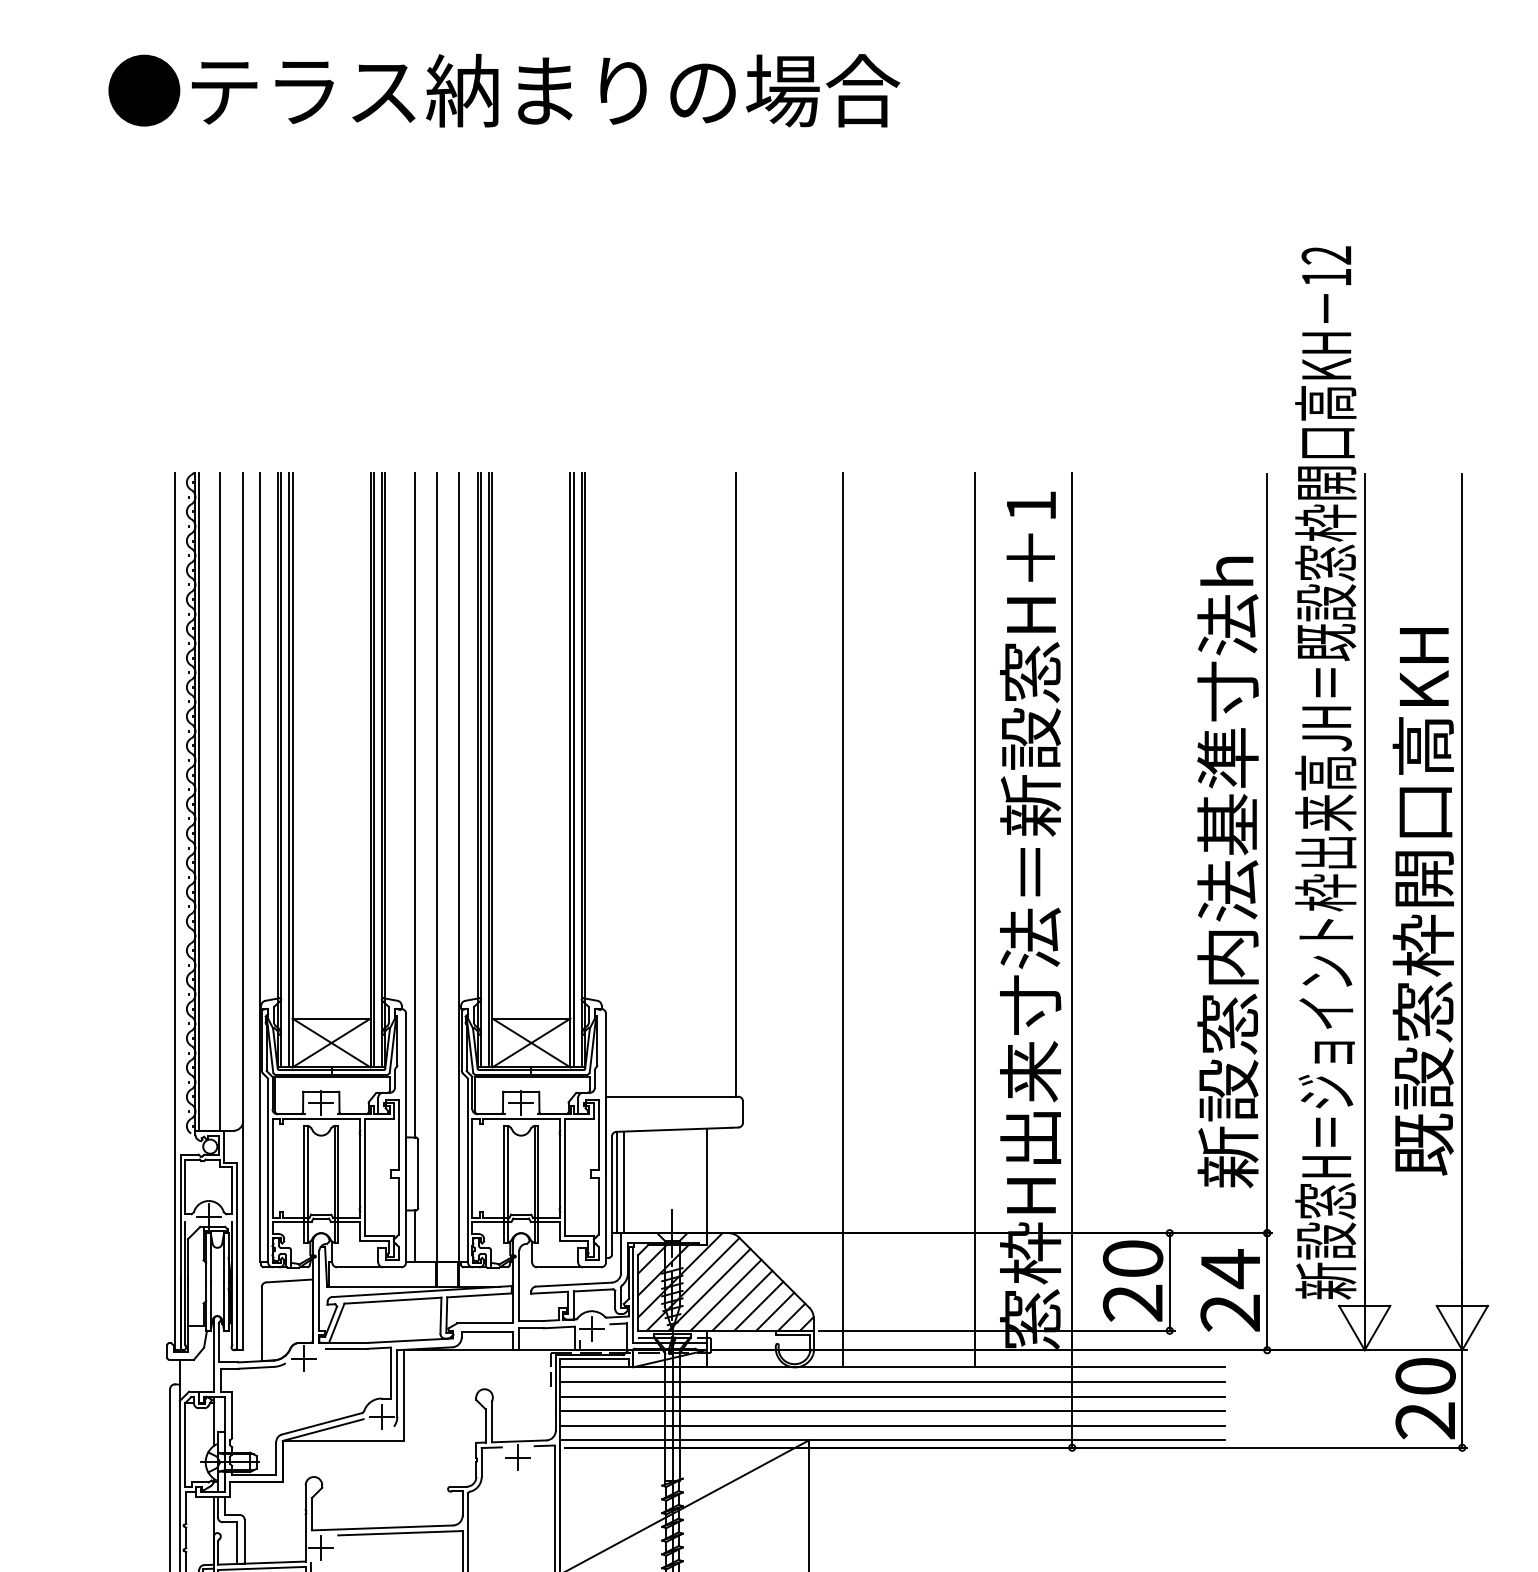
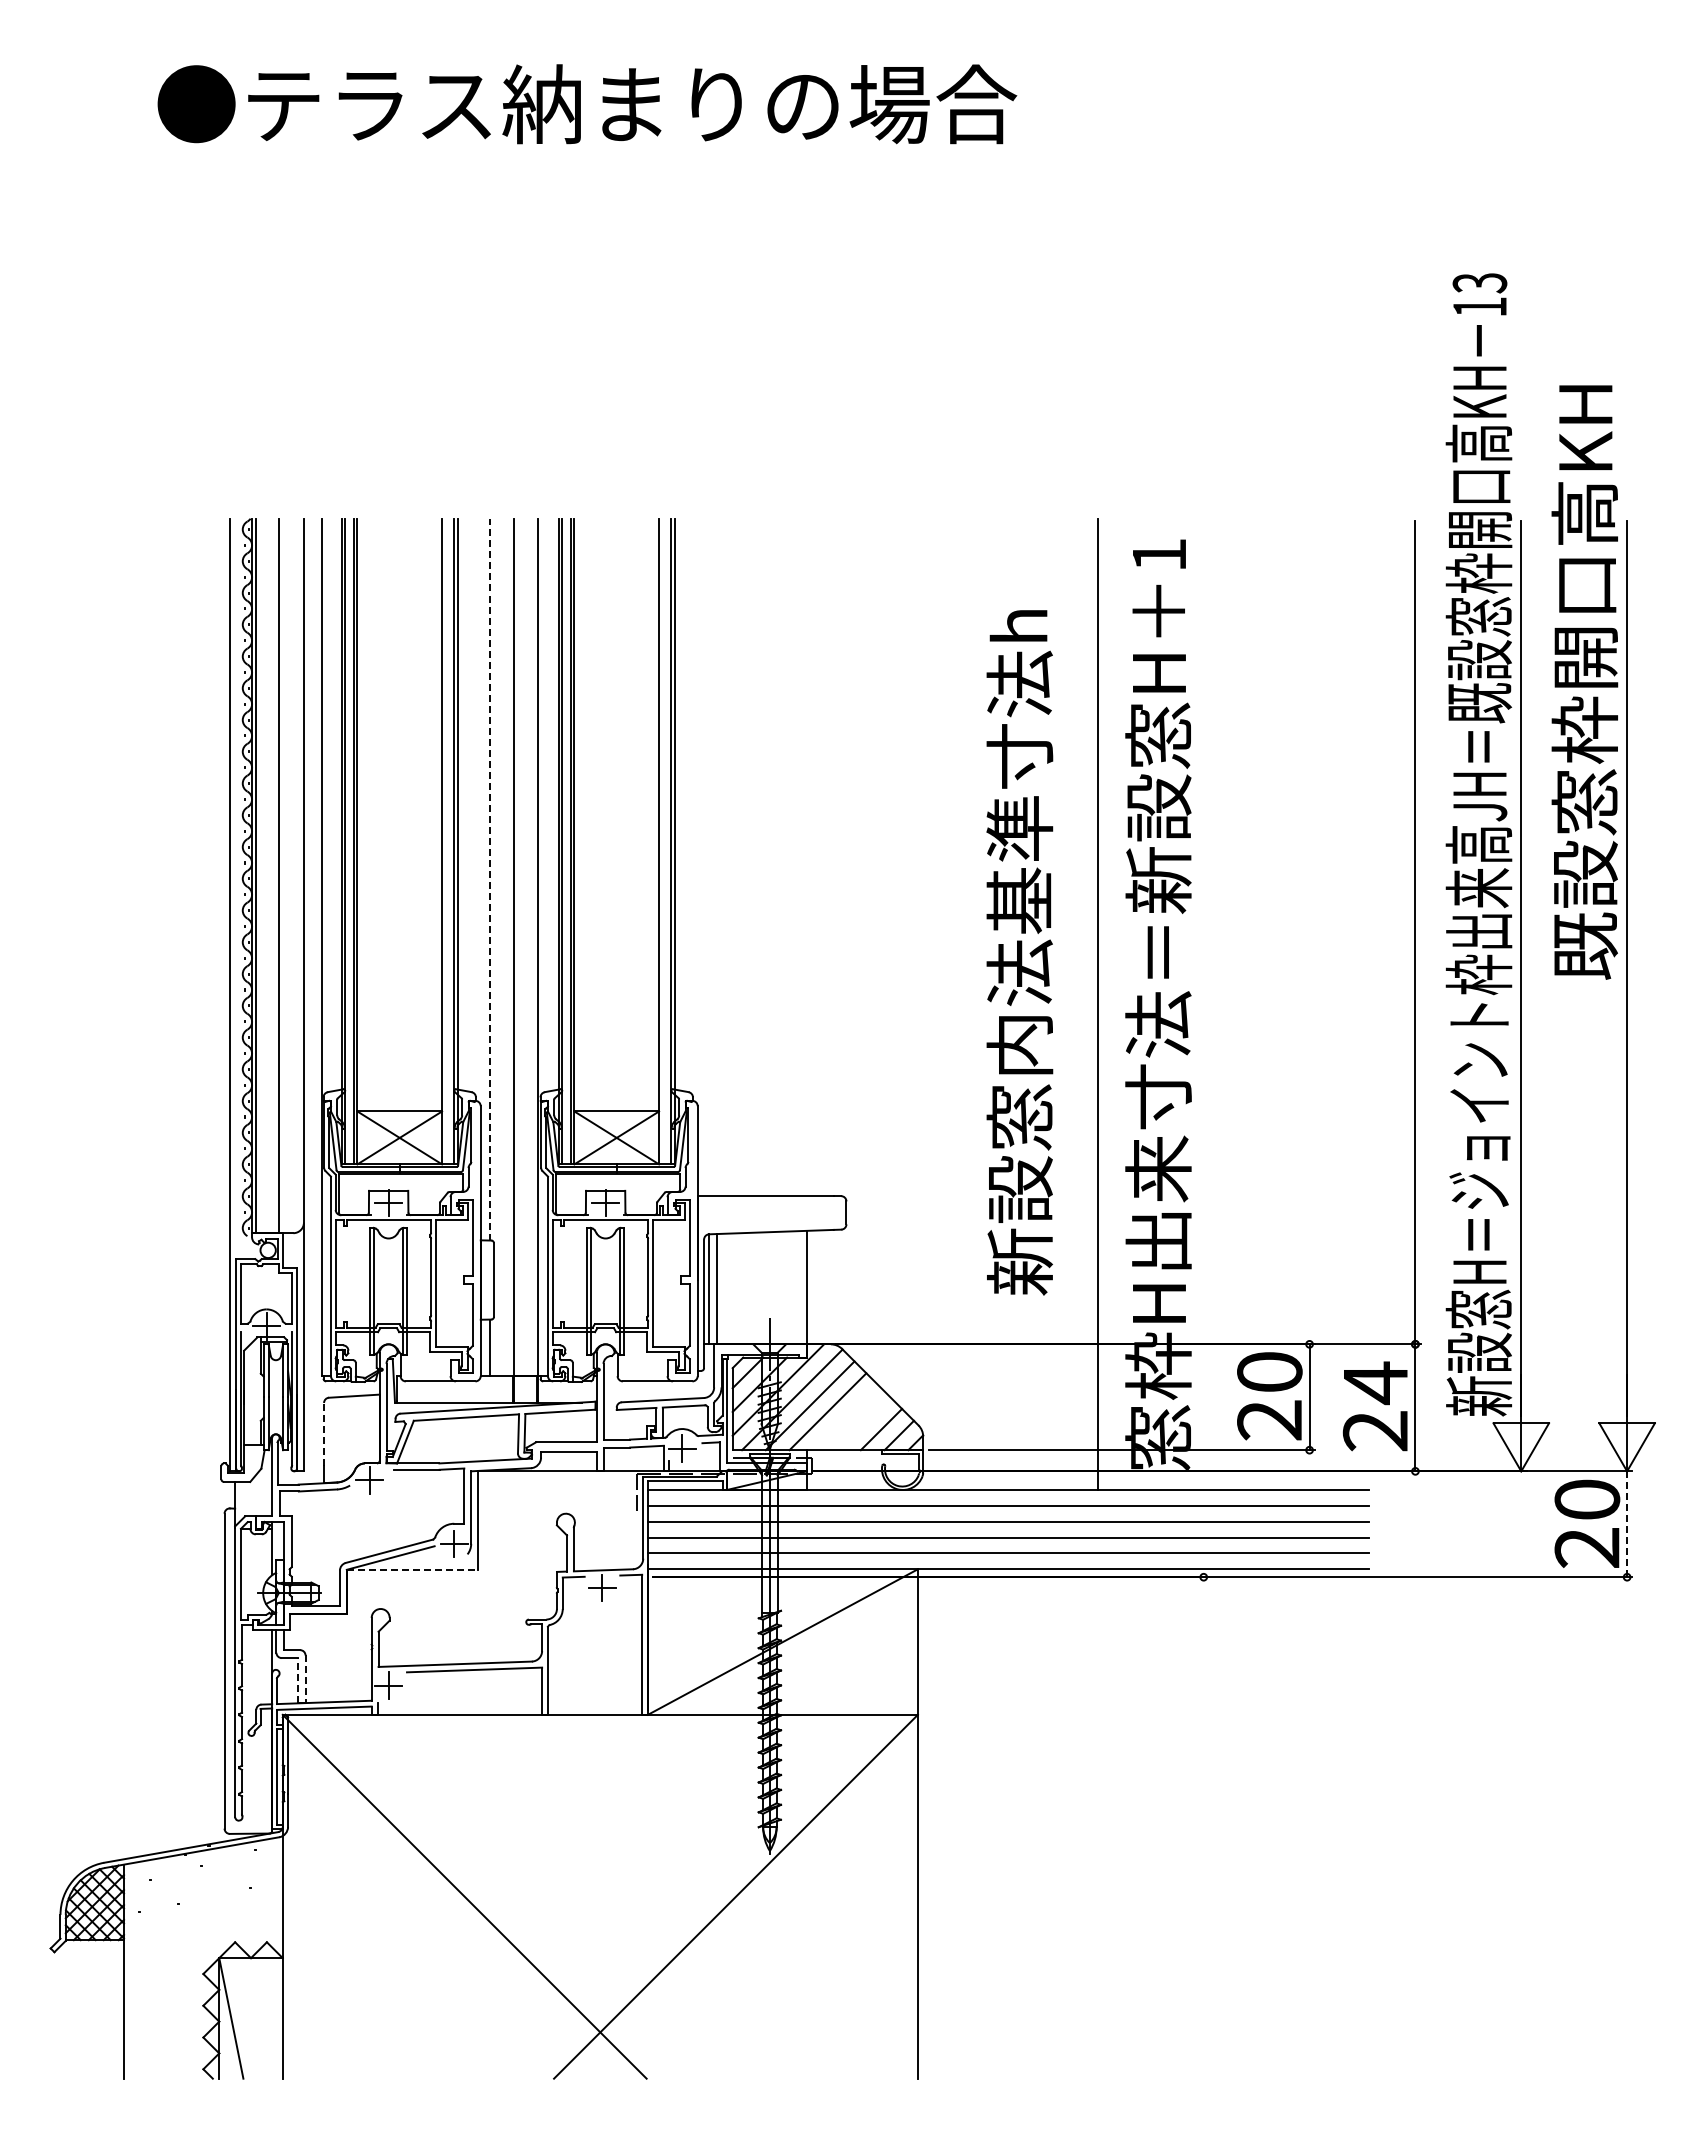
text: (1327, 255) -> (1480, 283), 12 -> 13
line: (373, 769) -> (445, 841), removed
line: (573, 769) -> (662, 841), removed
line: (735, 784) -> (838, 857), removed
line: (415, 804) -> (490, 879), solid -> dashed
text: (1227, 872) -> (1019, 952), moved
text: (1423, 901) -> (1584, 682), moved
line: (842, 919) -> (954, 1003), removed
line: (1072, 959) -> (1203, 1047), removed
line: (742, 1300) -> (845, 1417), removed
line: (758, 1306) -> (863, 1423), removed
line: (262, 1315) -> (324, 1433), solid -> dashed
line: (1462, 1399) -> (1627, 1524), solid -> dashed
line: (343, 1440) -> (412, 1569), solid -> dashed
line: (244, 1541) -> (305, 1679), solid -> dashed
line: (237, 1542) -> (297, 1680), solid -> dashed

